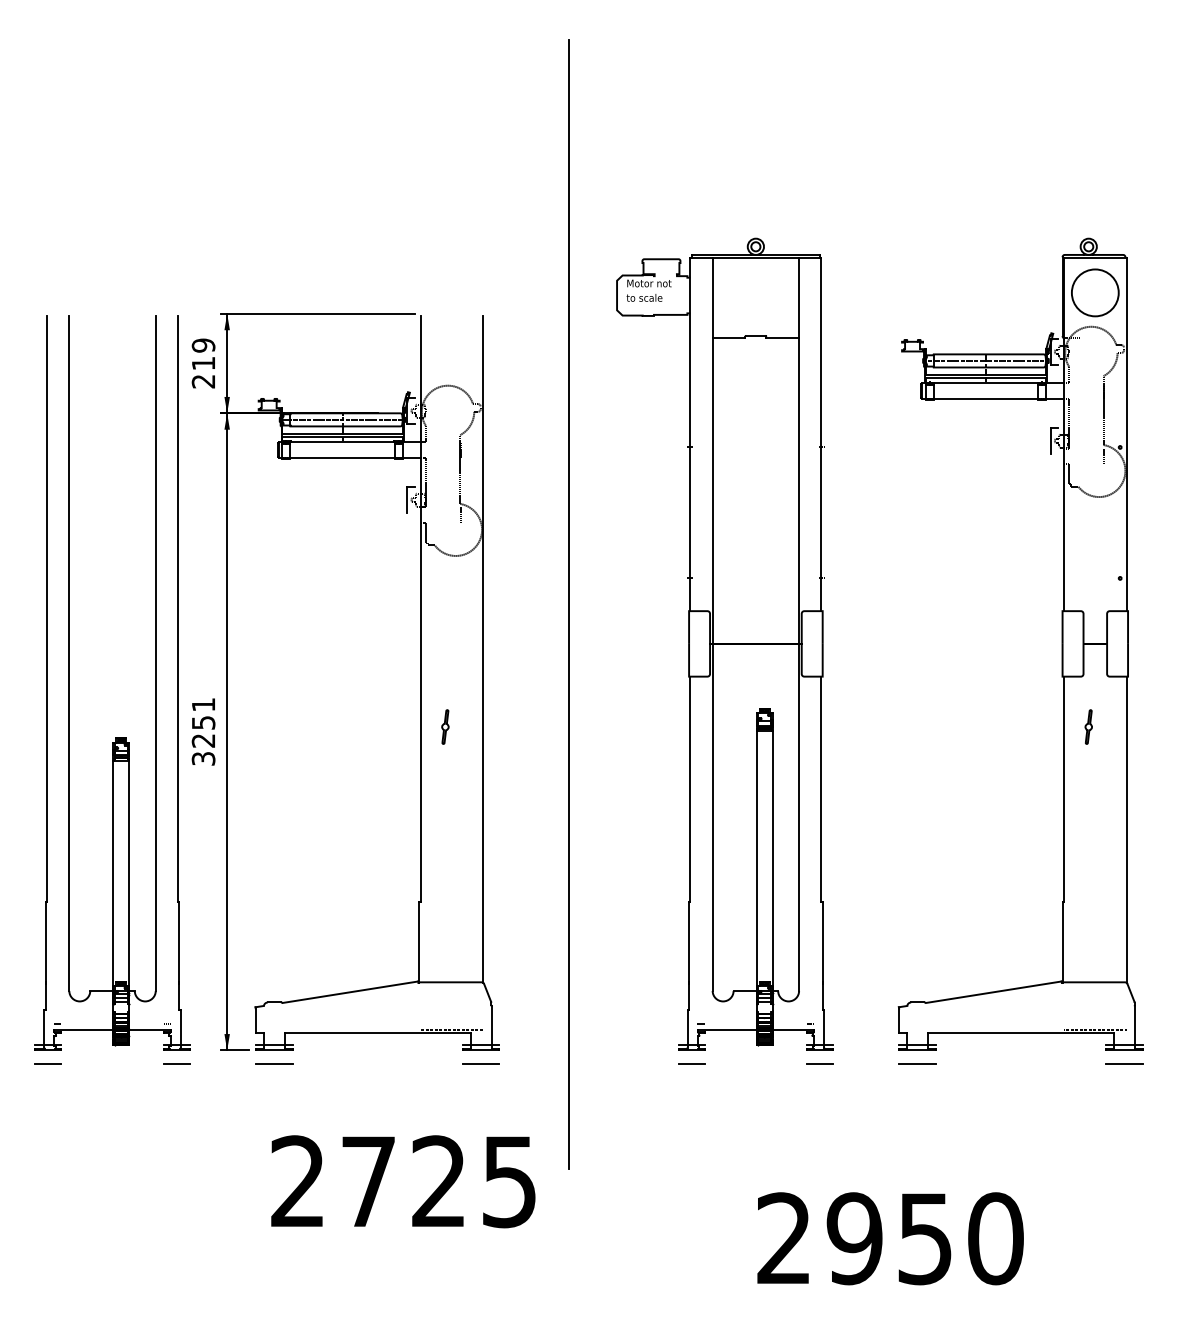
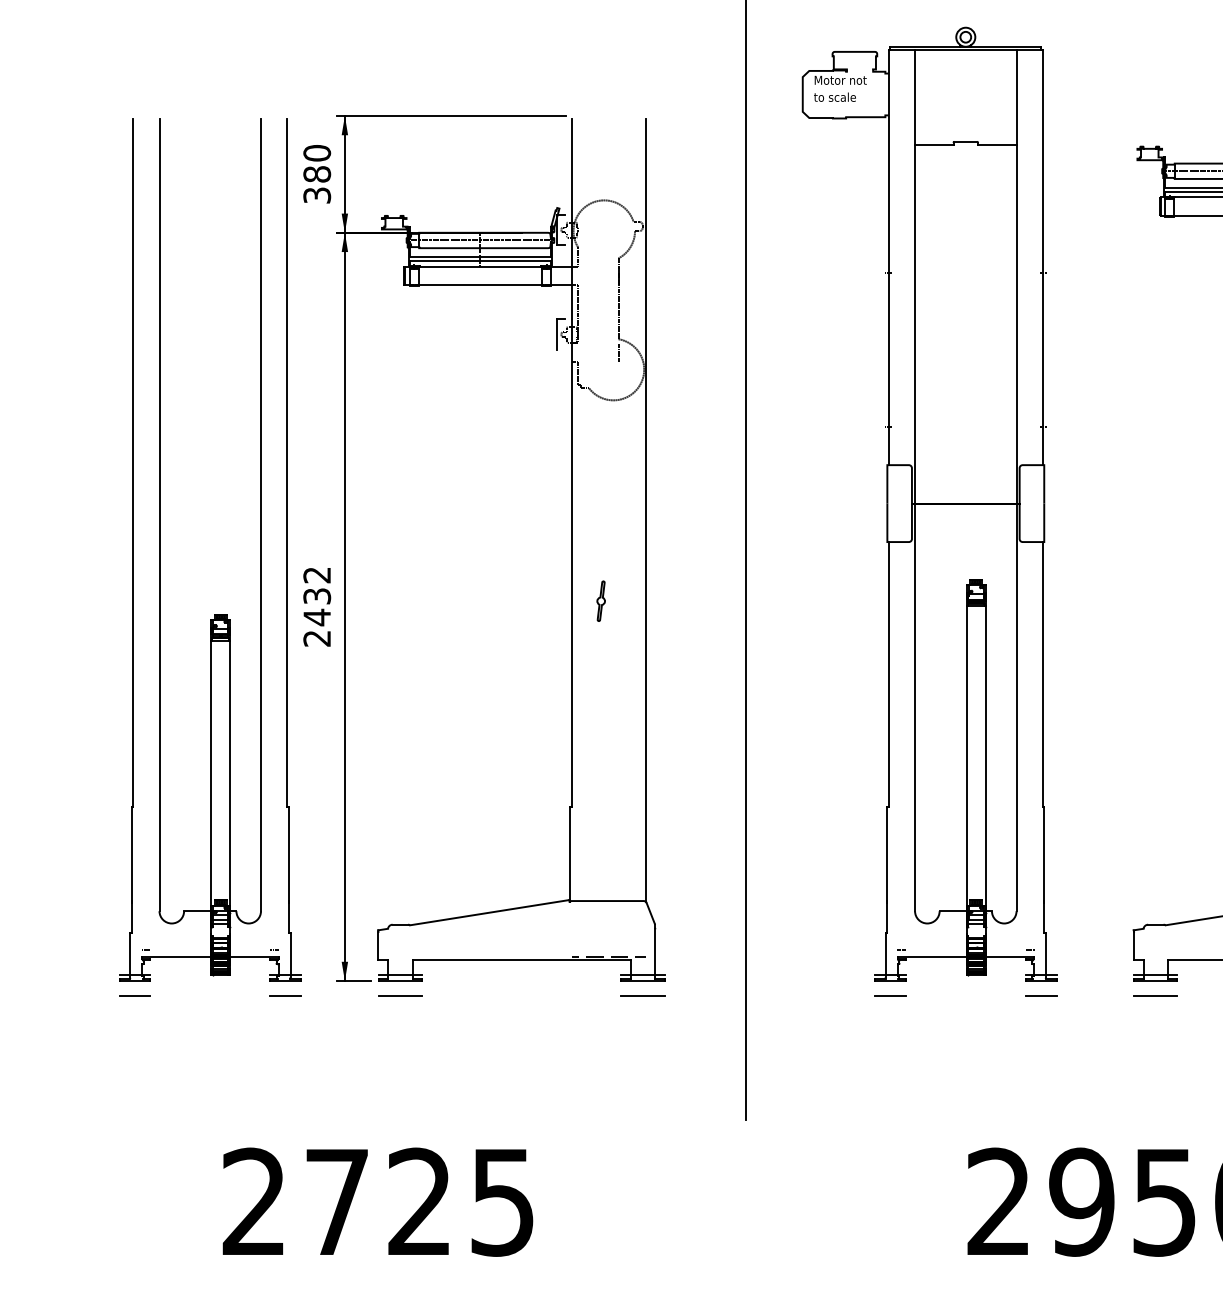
text: (203, 363) -> (317, 174), 219 -> 380
text: (203, 731) -> (317, 606), 3251 -> 2432
text: (403, 1181) -> (378, 1201), moved

